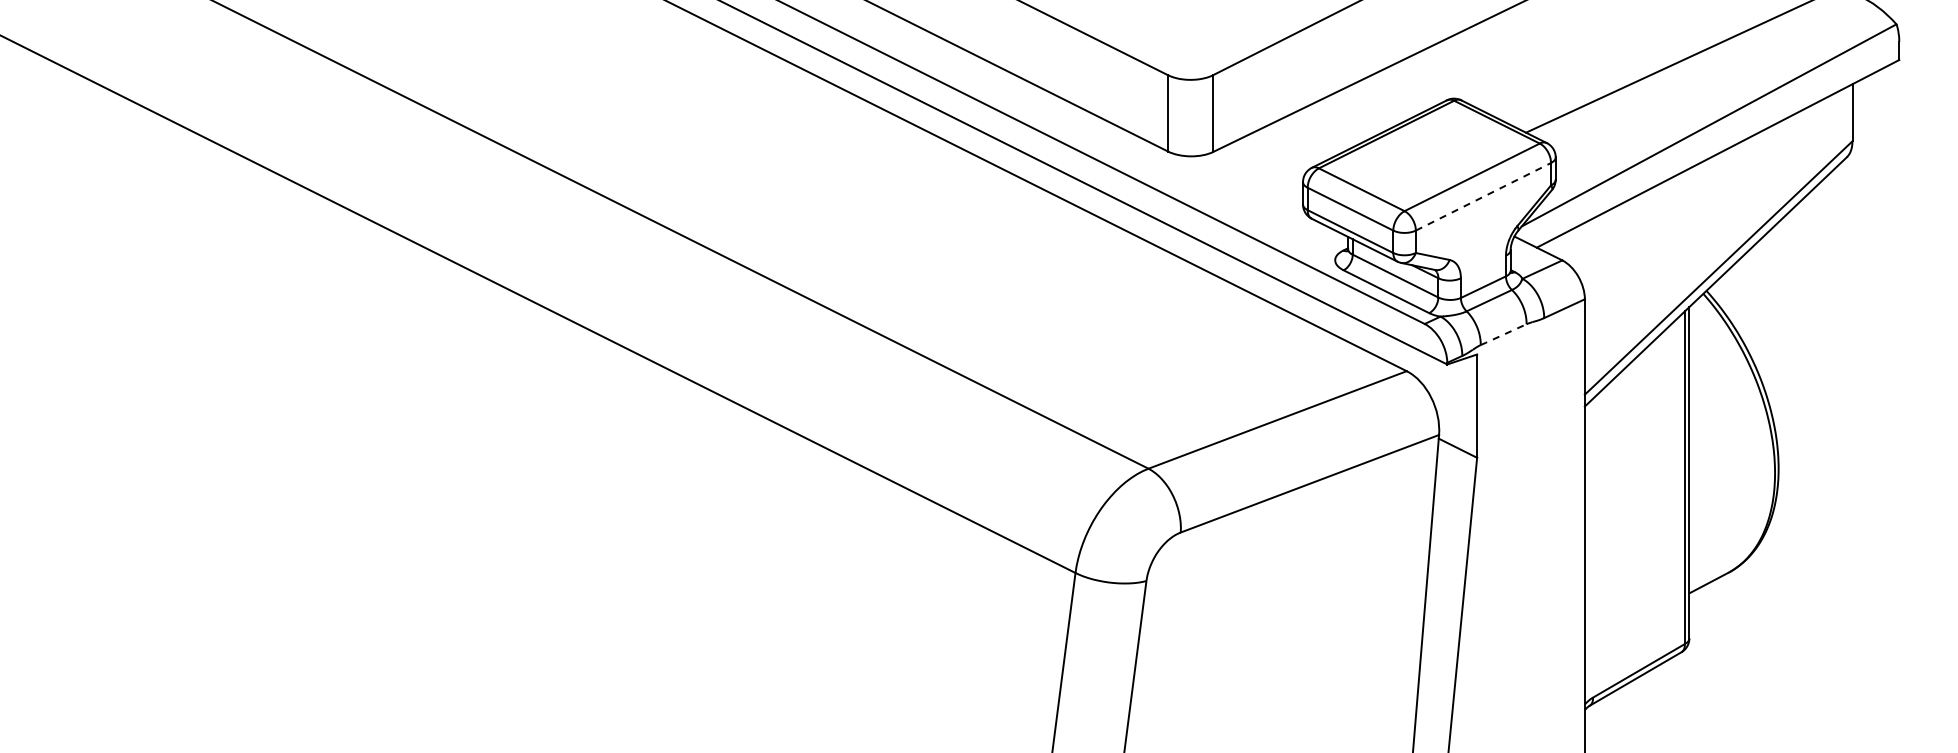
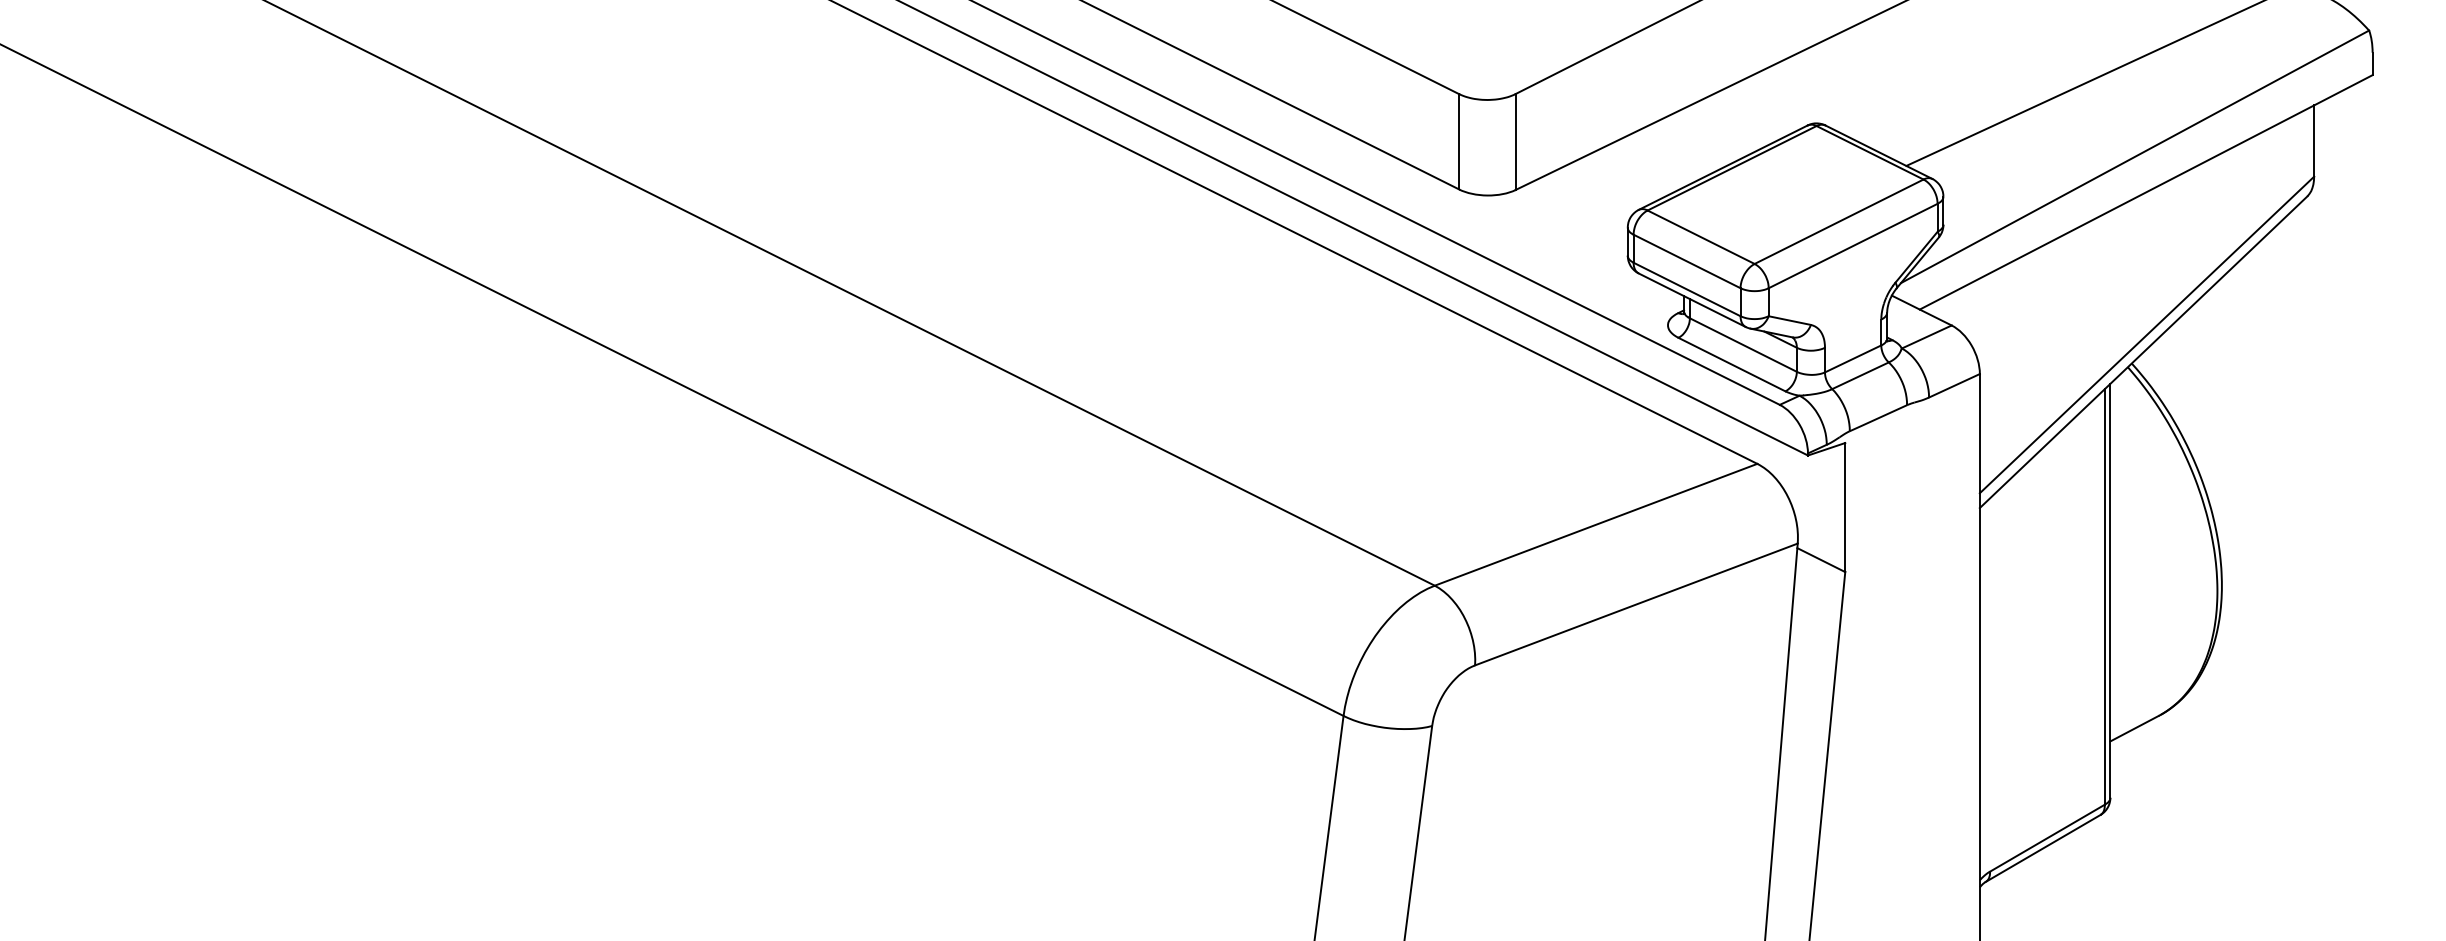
line: (1483, 196) -> (1853, 245), dashed -> solid
line: (1502, 335) -> (1876, 419), dashed -> solid

